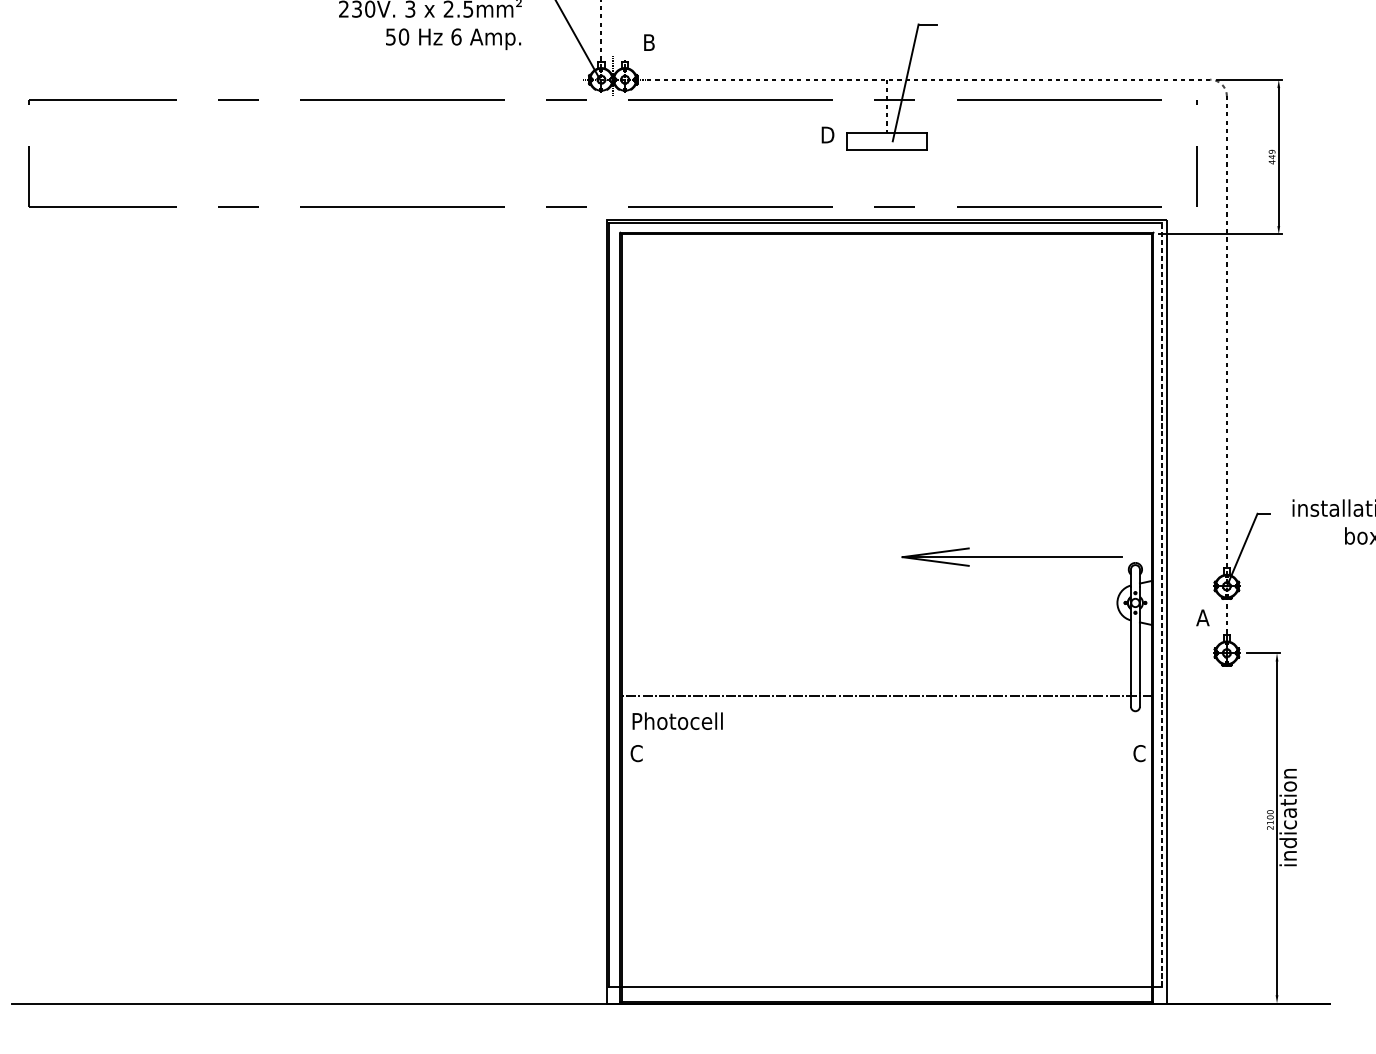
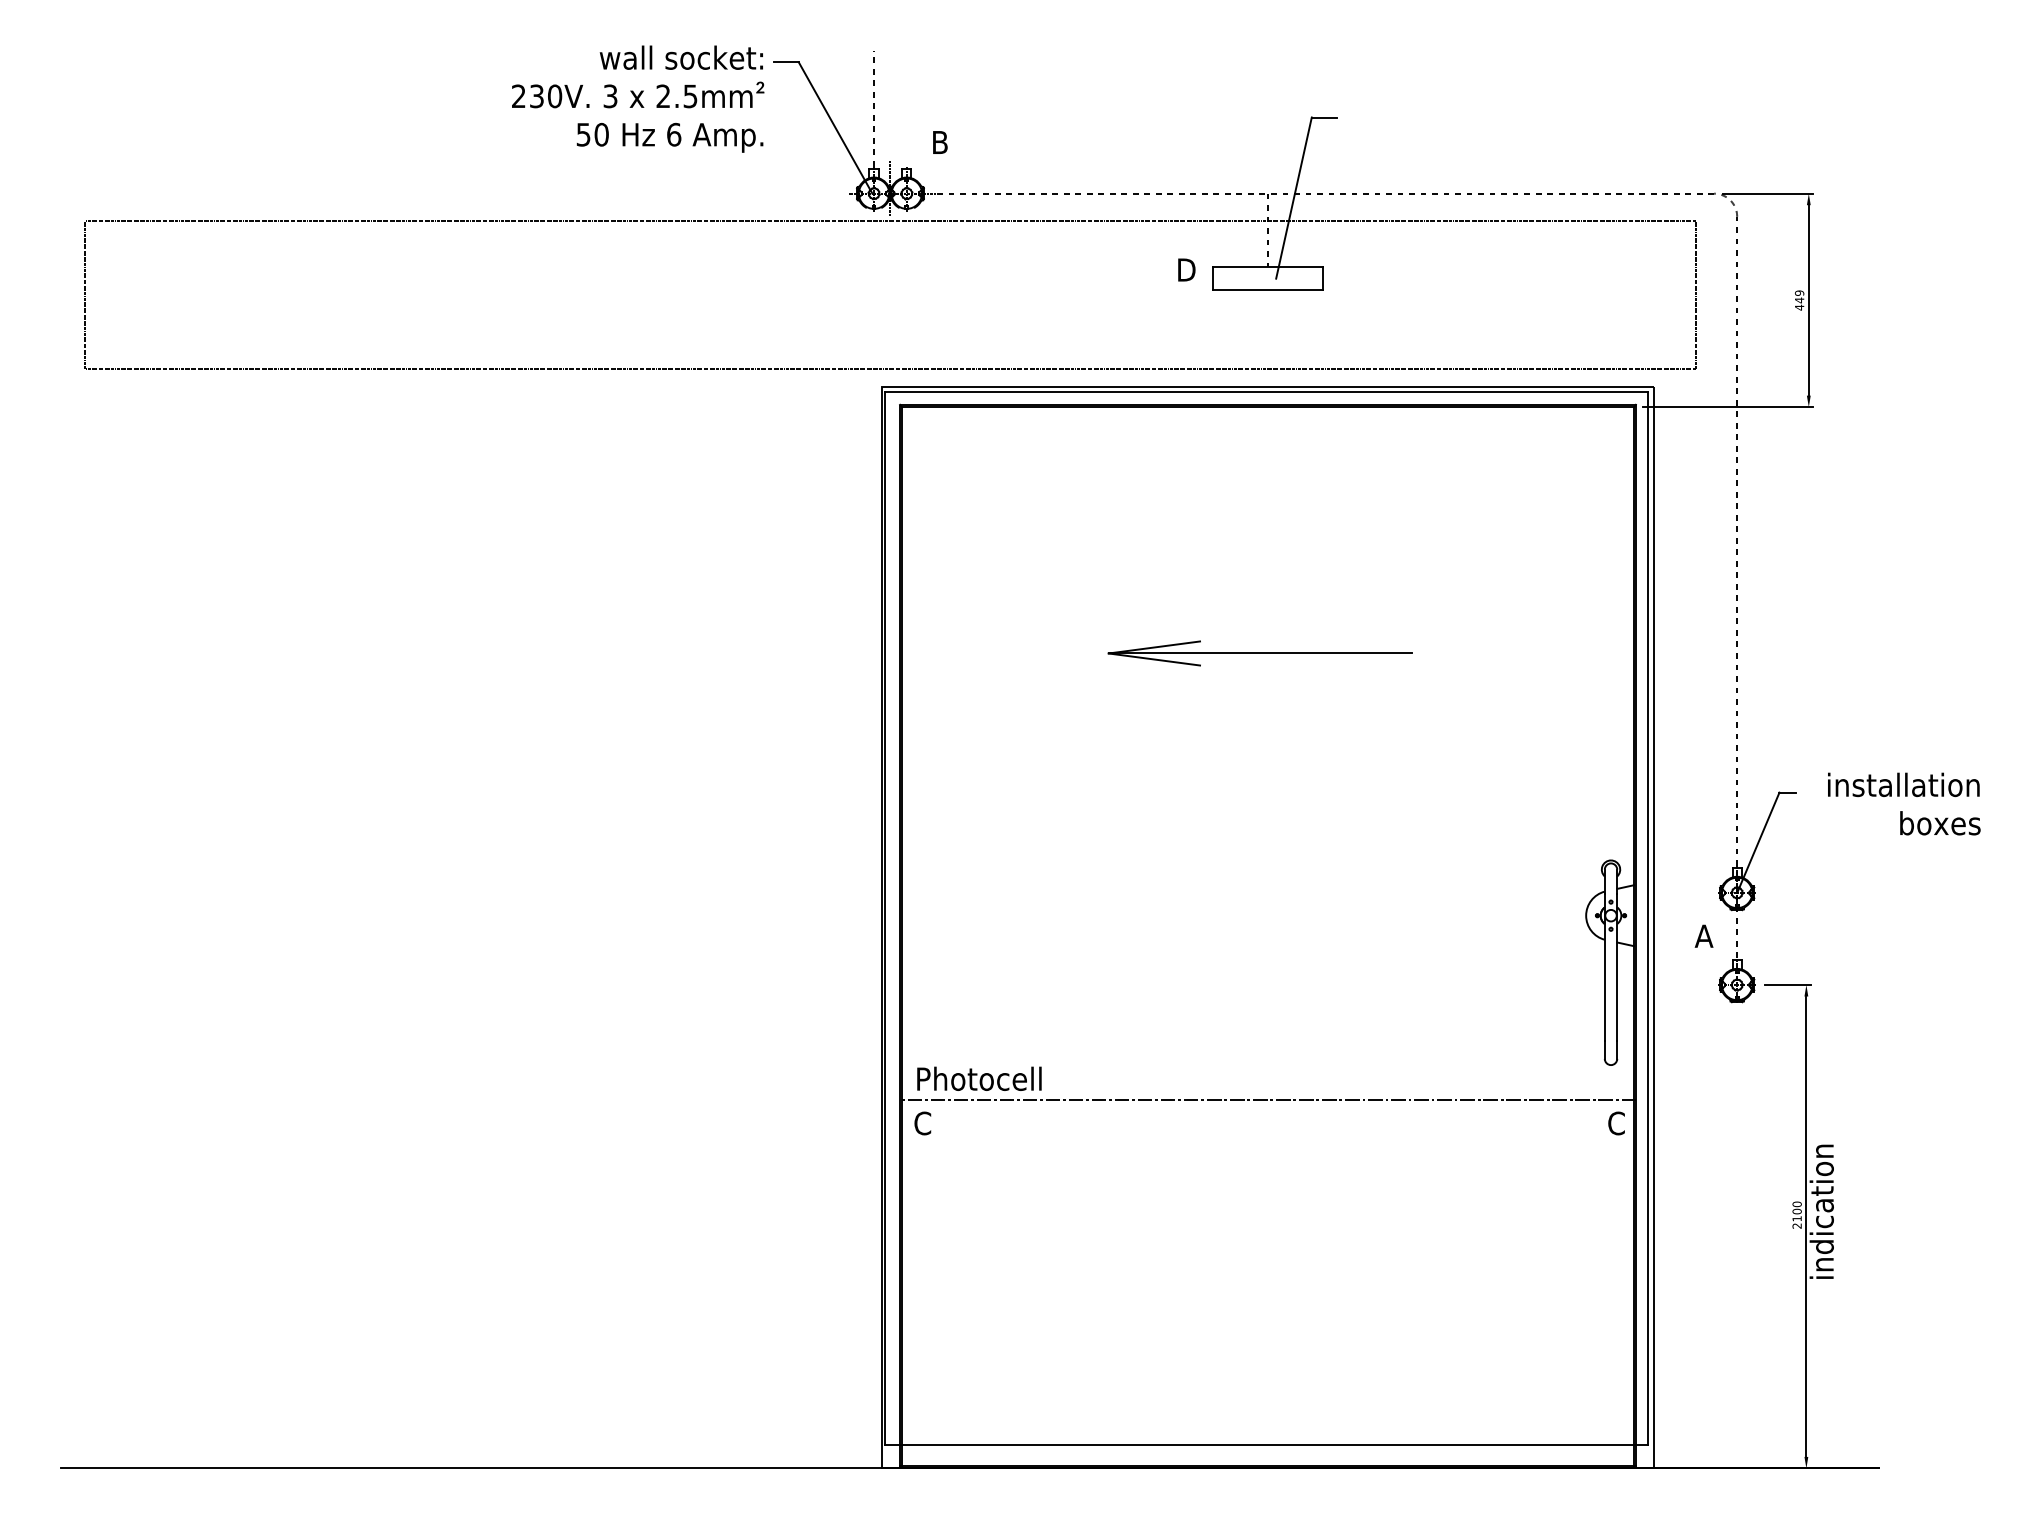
part: (1011, 557) -> (1259, 653), moved
line: (1162, 604) -> (1648, 918), dashed -> solid
line: (886, 696) -> (1267, 1100), moved

